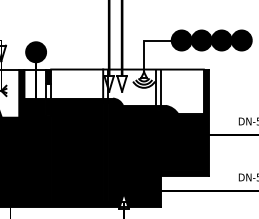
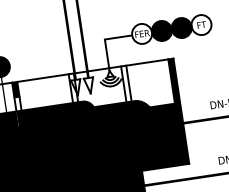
fill: (181, 40) -> (141, 33), removed
fill: (241, 40) -> (201, 25), removed

